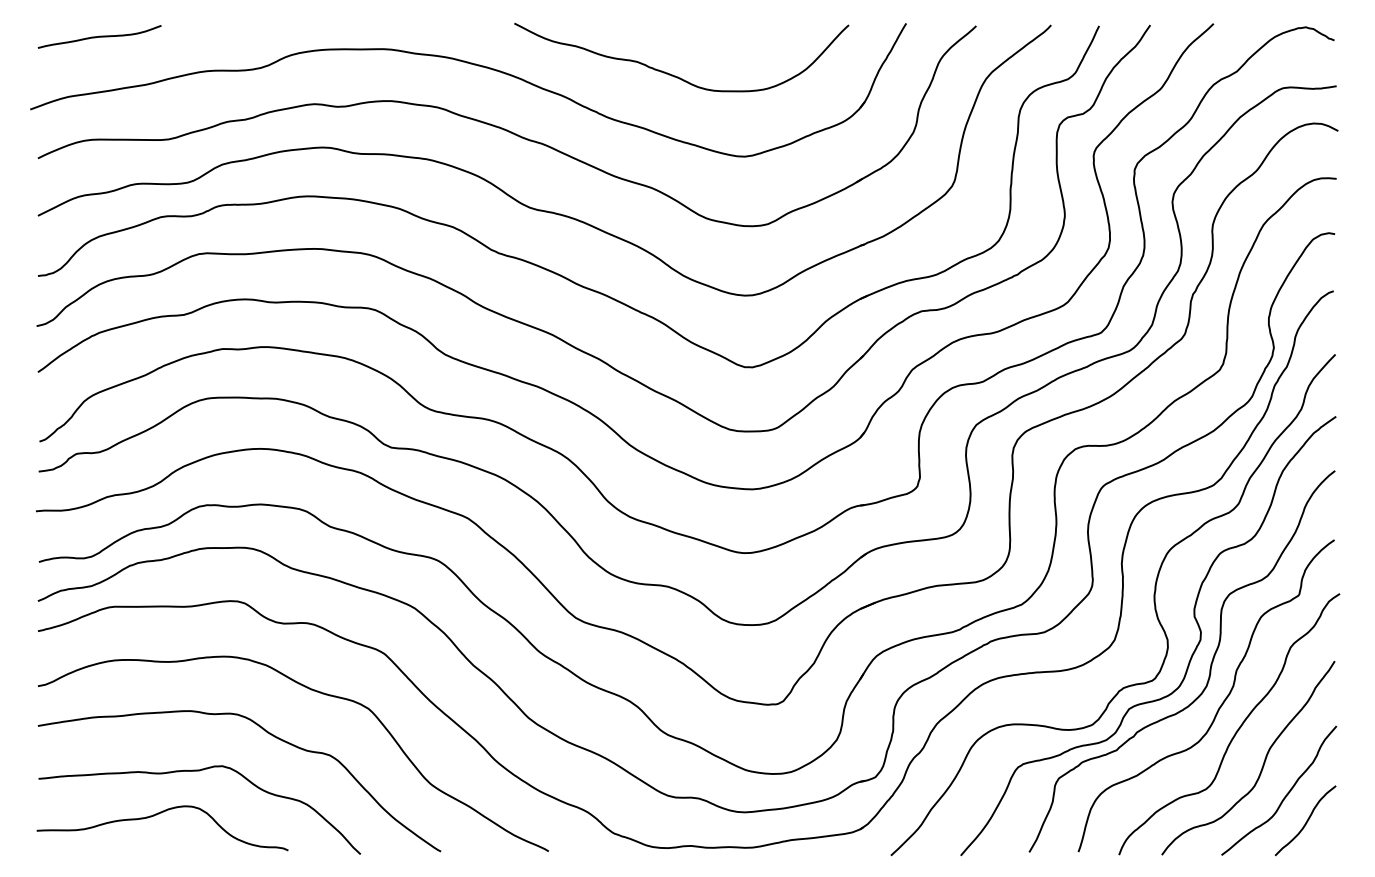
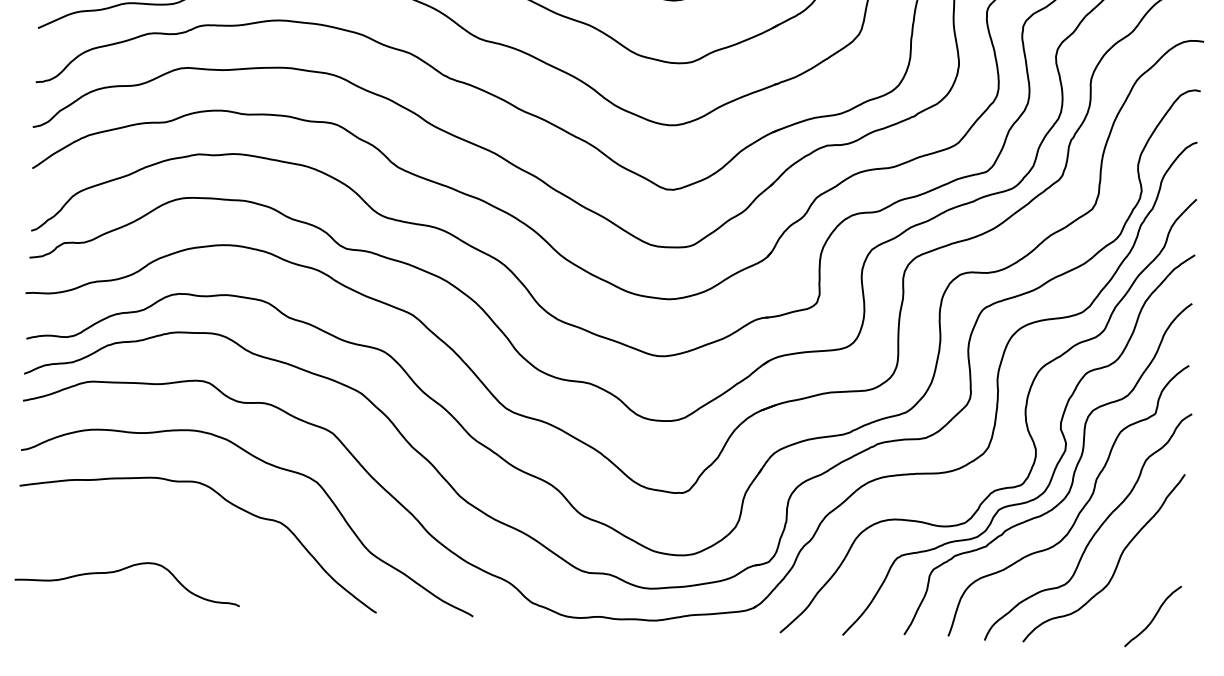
curve: (199, 771) -> (162, 532), removed
curve: (1285, 795) -> (1135, 593), removed

